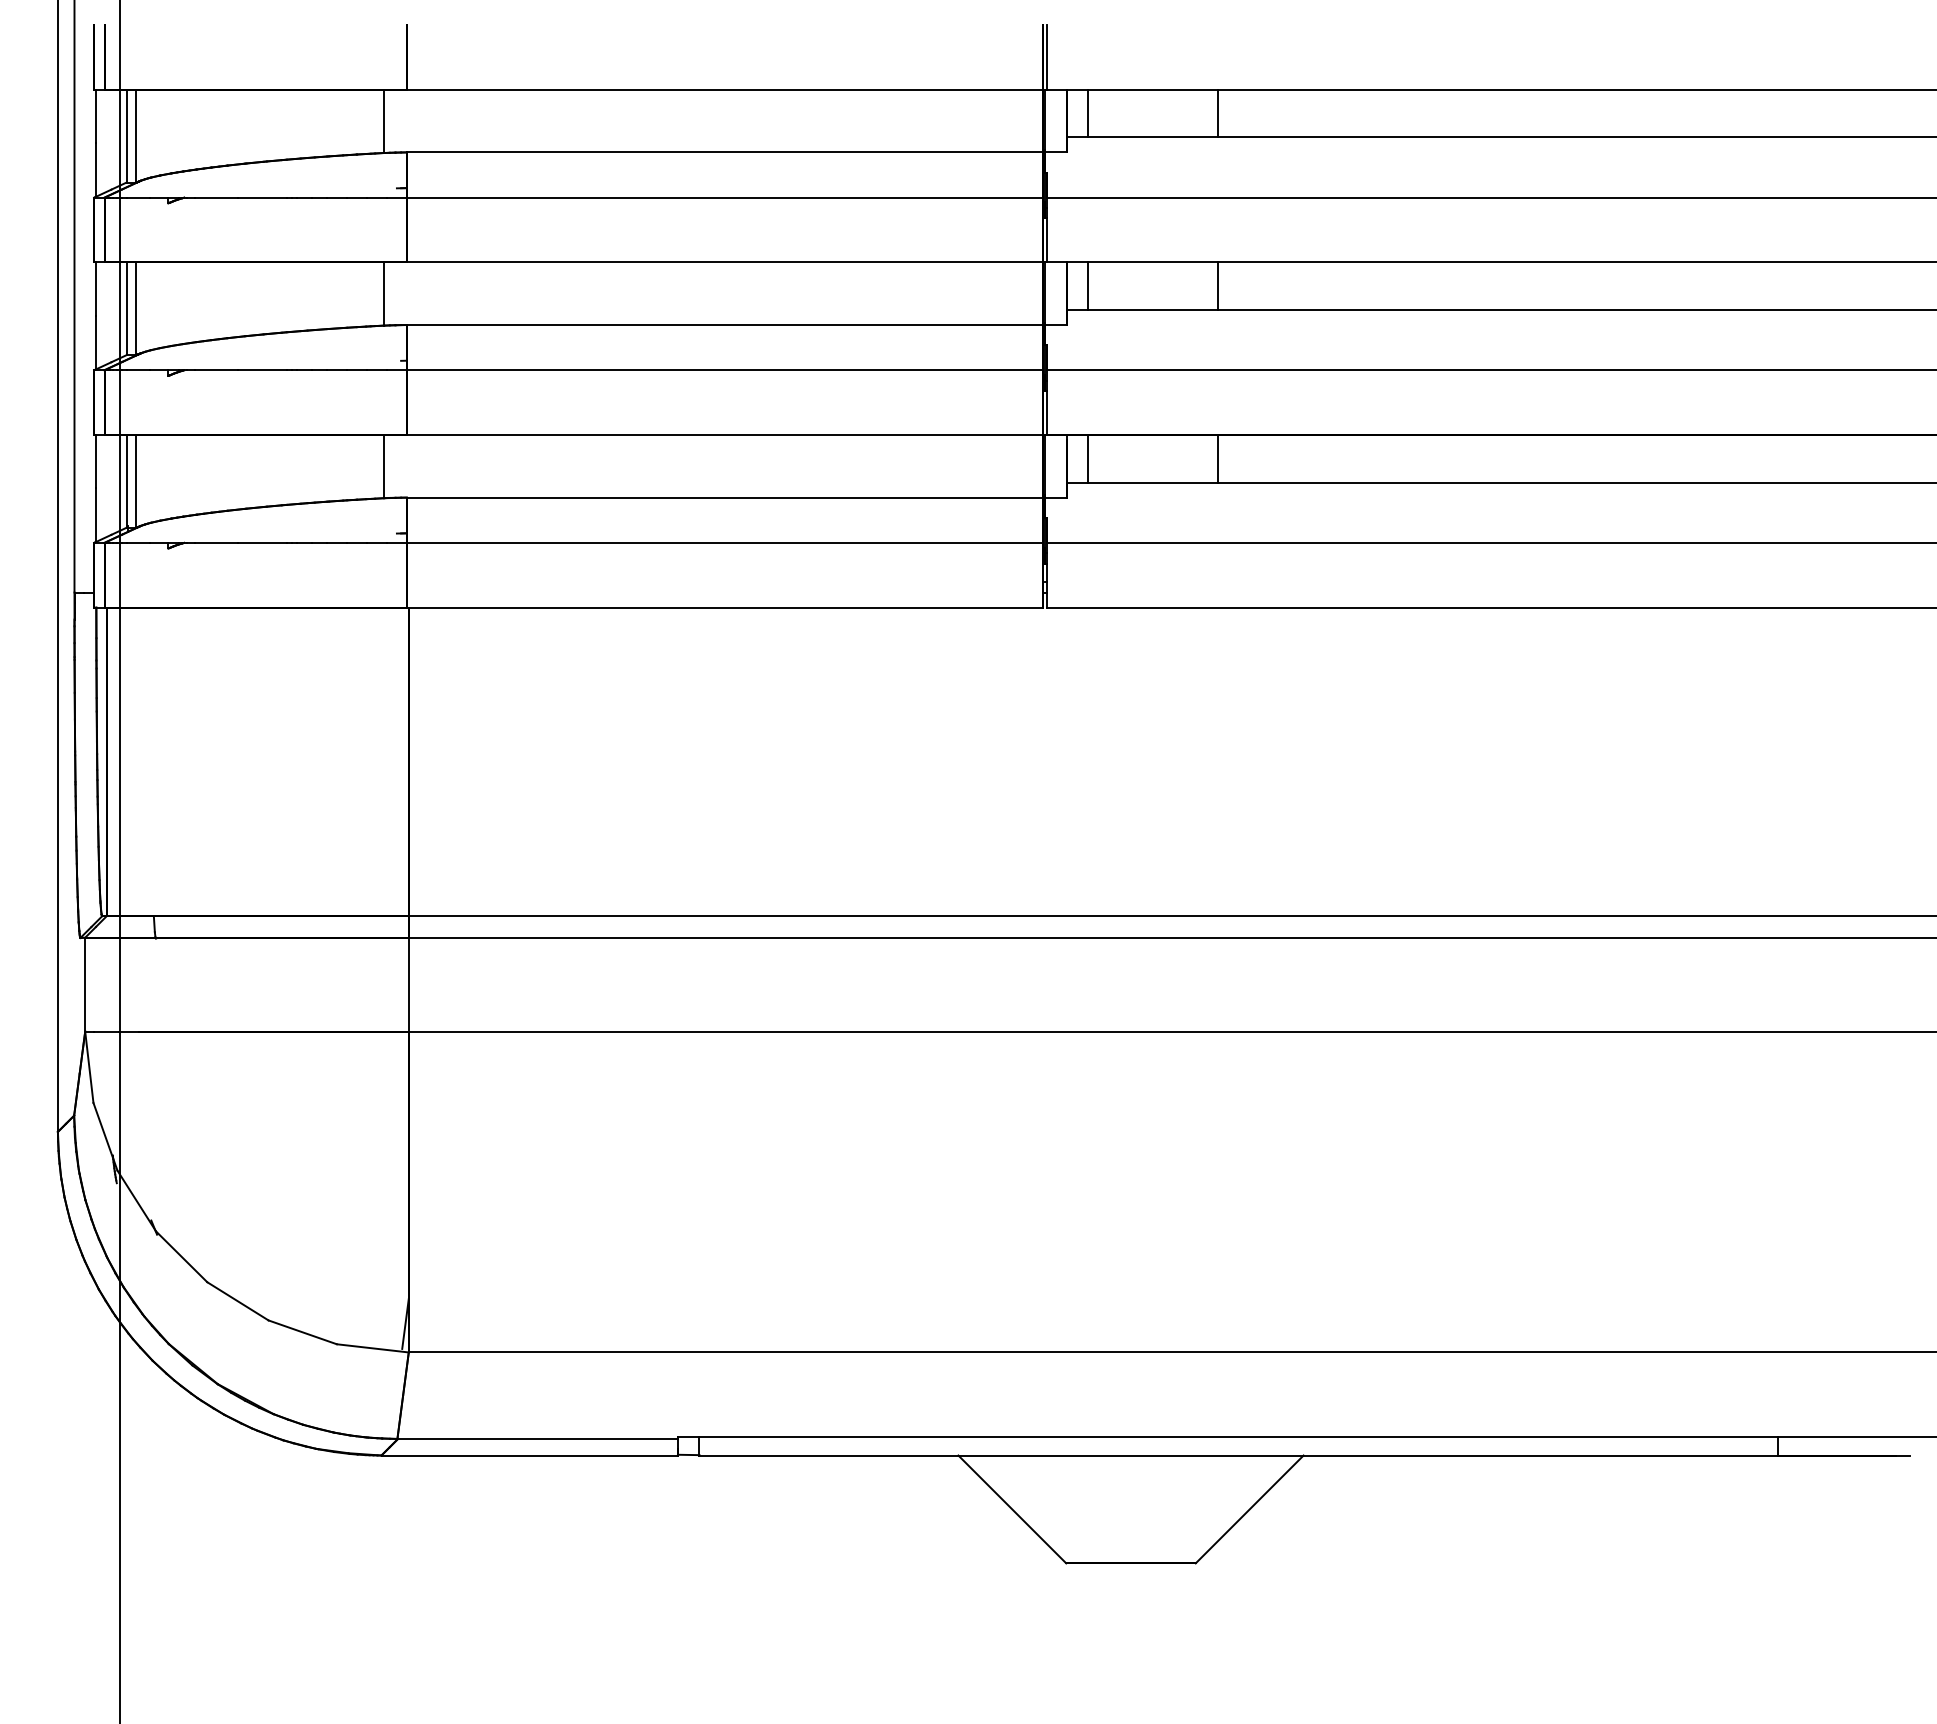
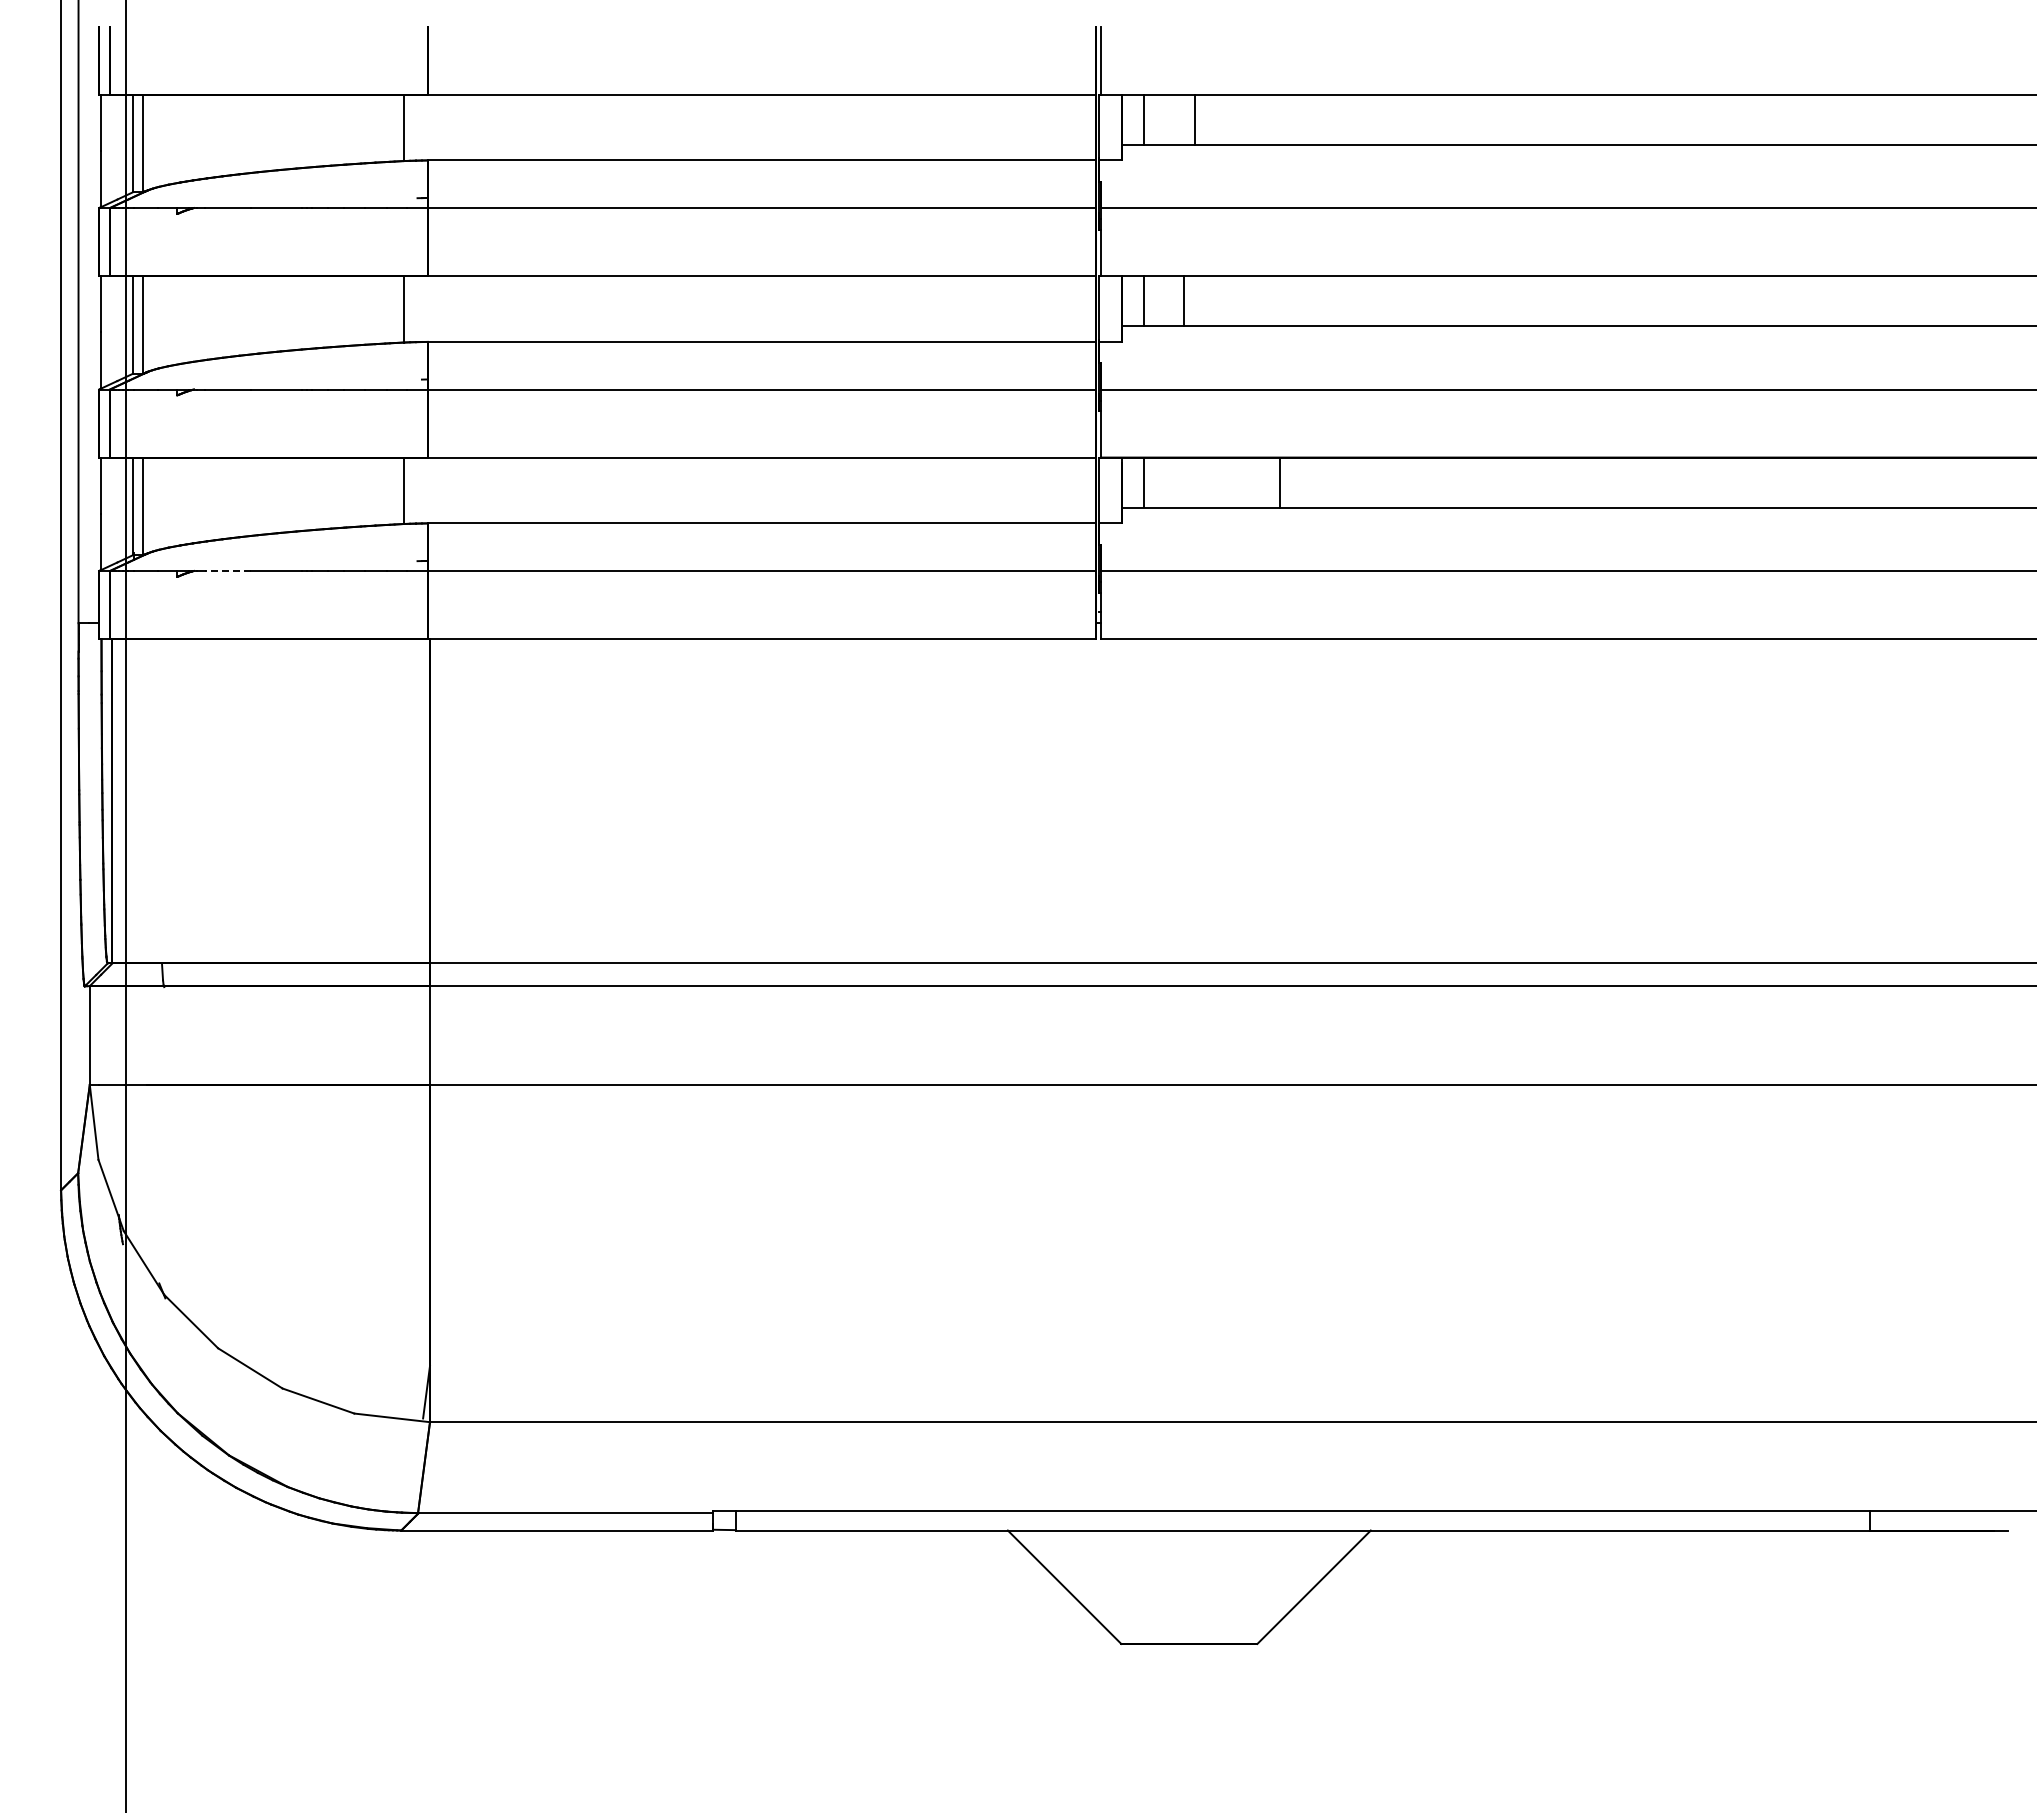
line: (1217, 113) -> (1195, 119), moved
line: (1217, 286) -> (1184, 301), moved
line: (216, 542) -> (227, 570), solid -> dashed

